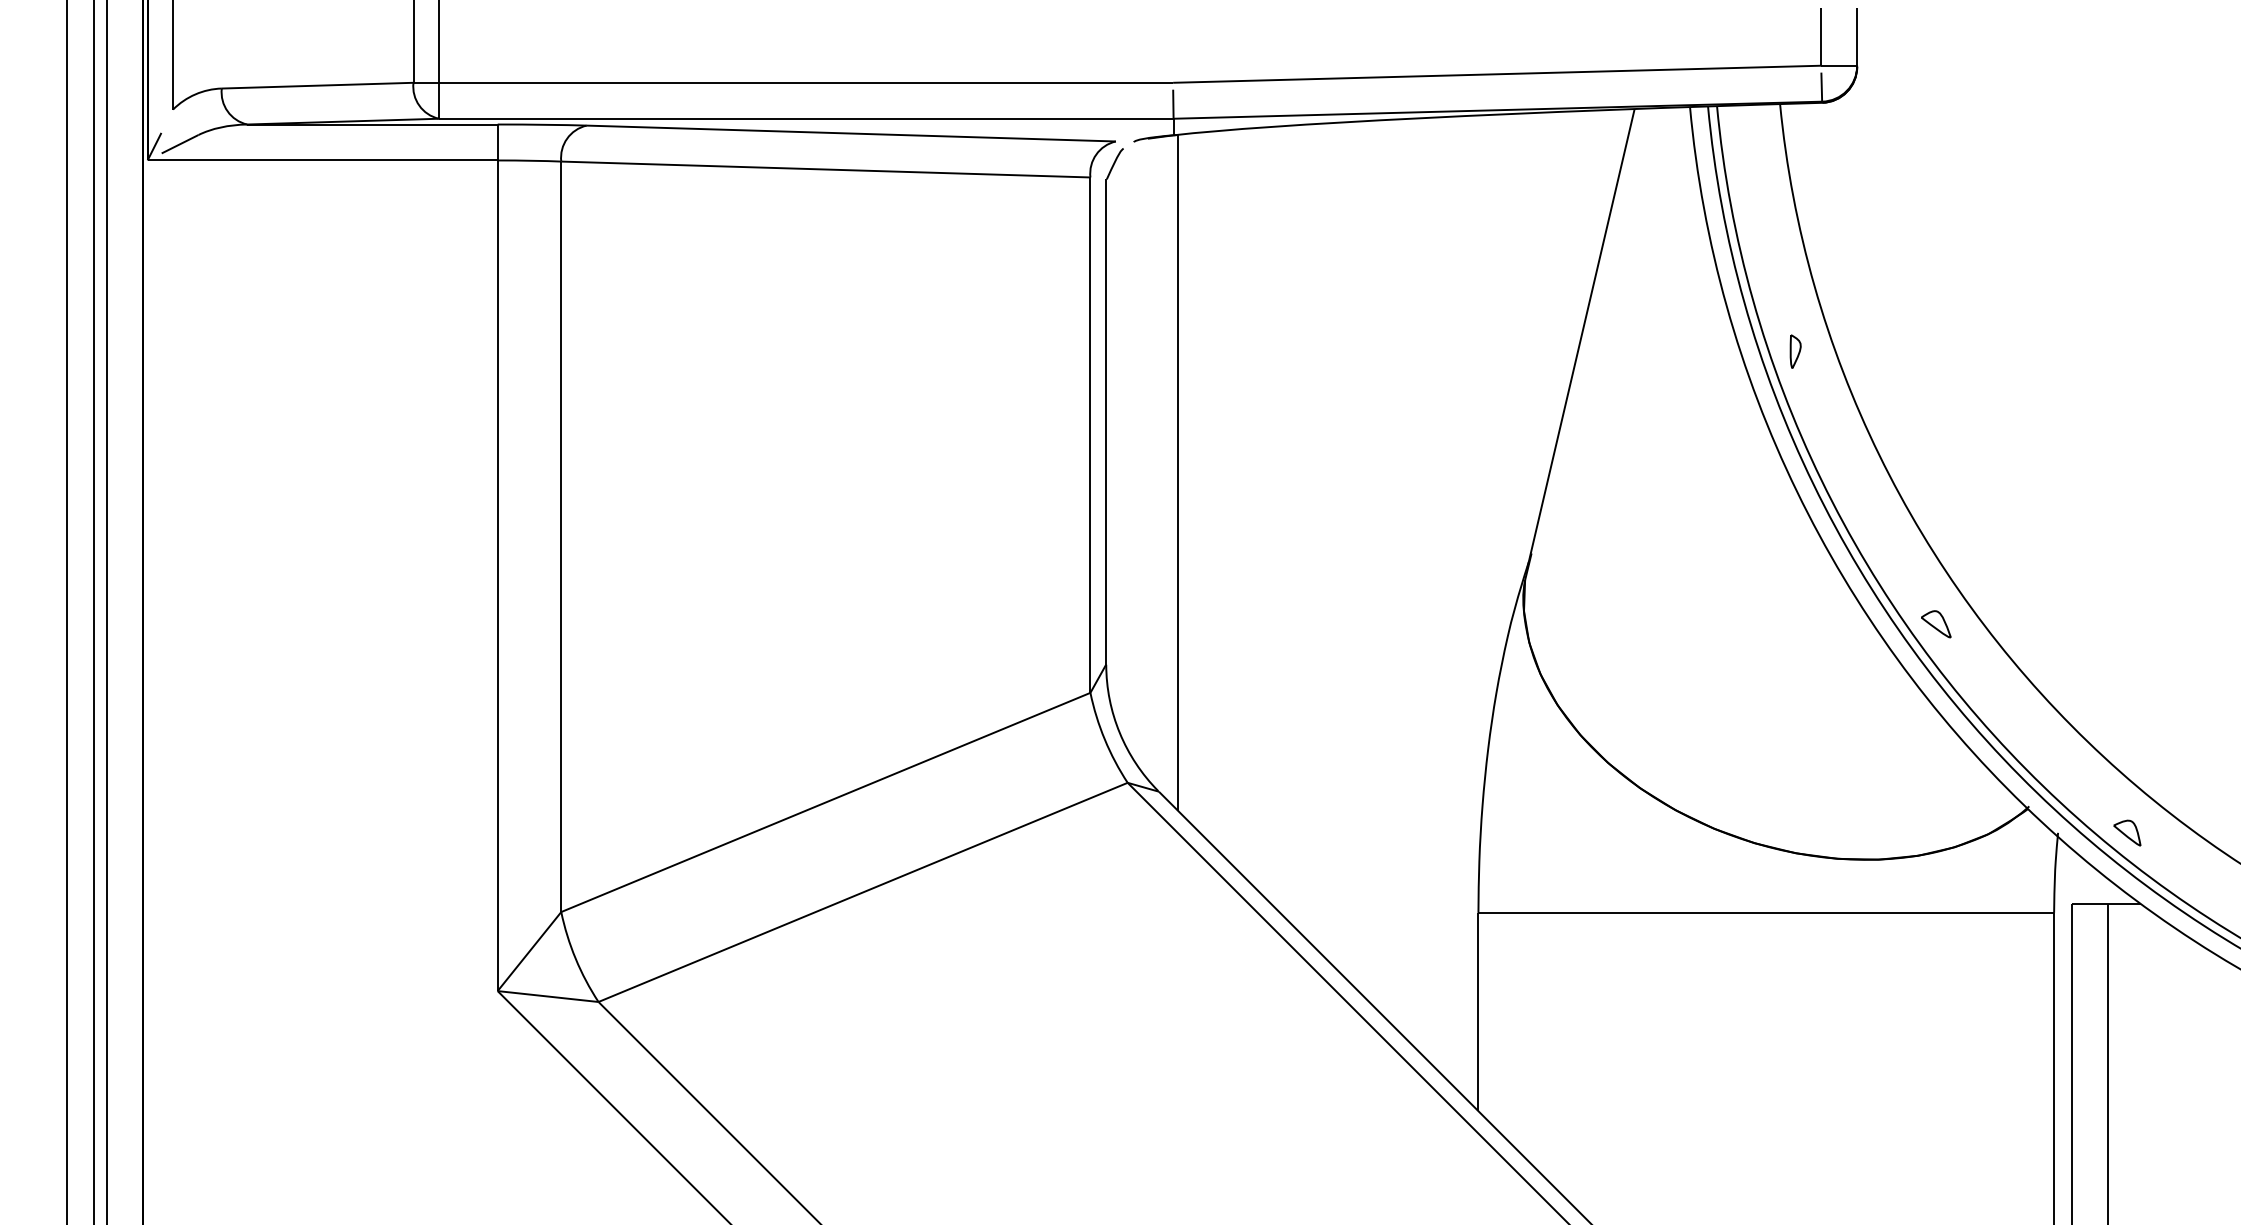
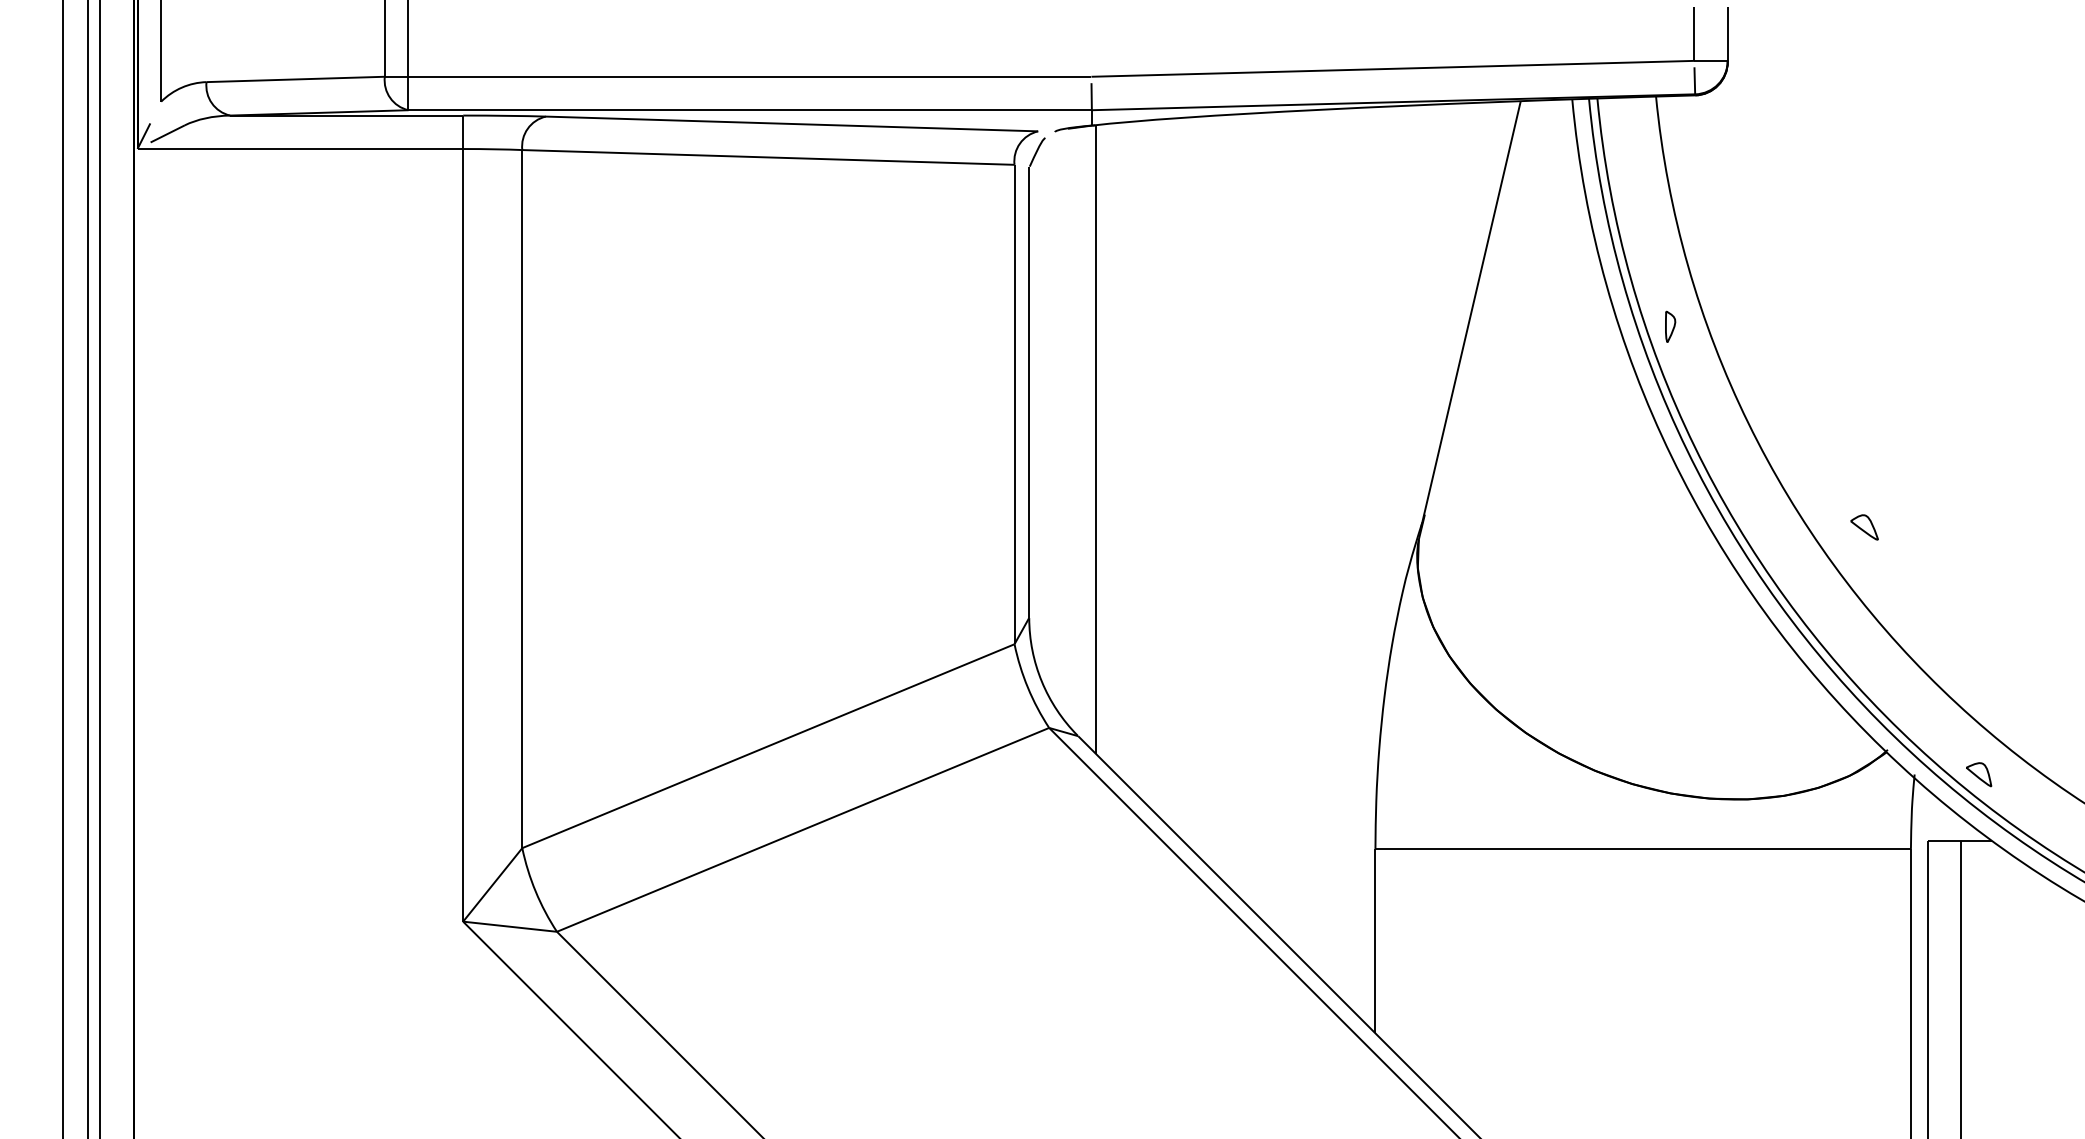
part: (1936, 624) -> (1864, 527), moved

